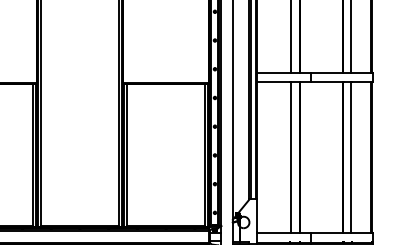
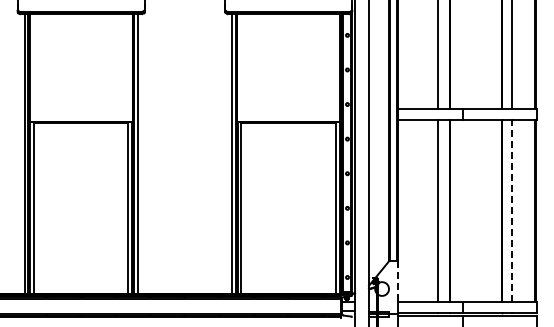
line: (351, 158) -> (511, 211), solid -> dashed
line: (257, 216) -> (398, 281), solid -> dashed

